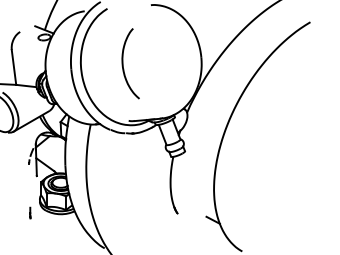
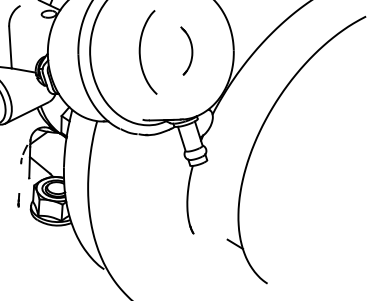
part: (161, 60) -> (186, 50), added
line: (30, 212) -> (19, 199), moved

